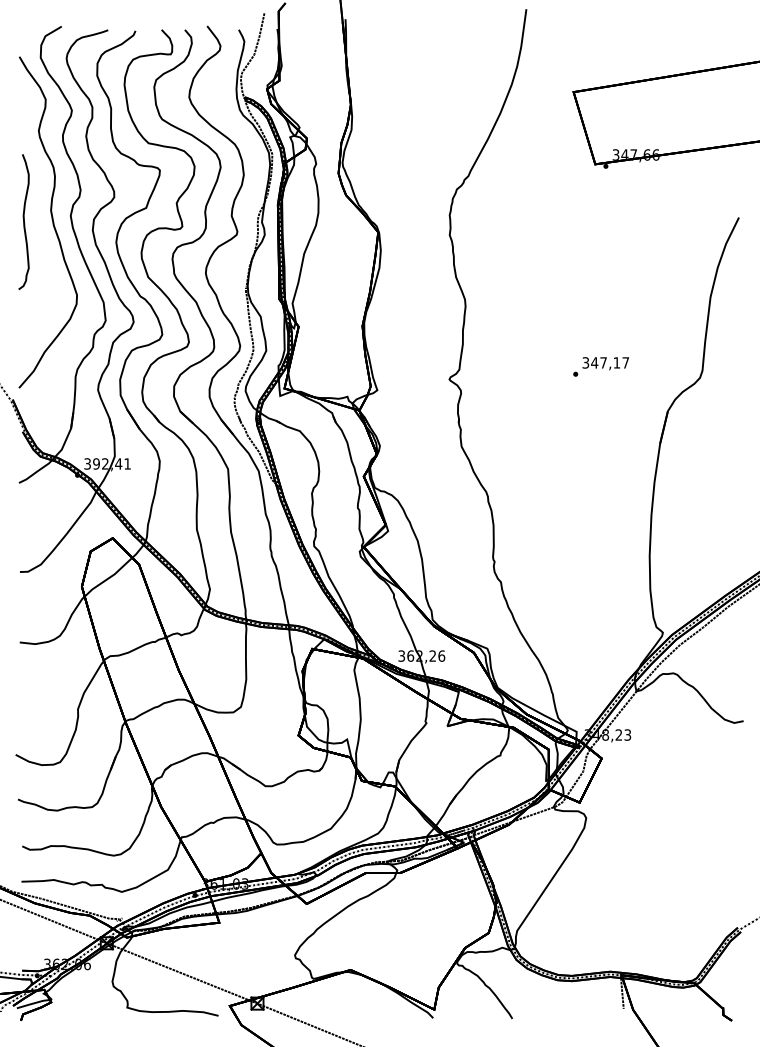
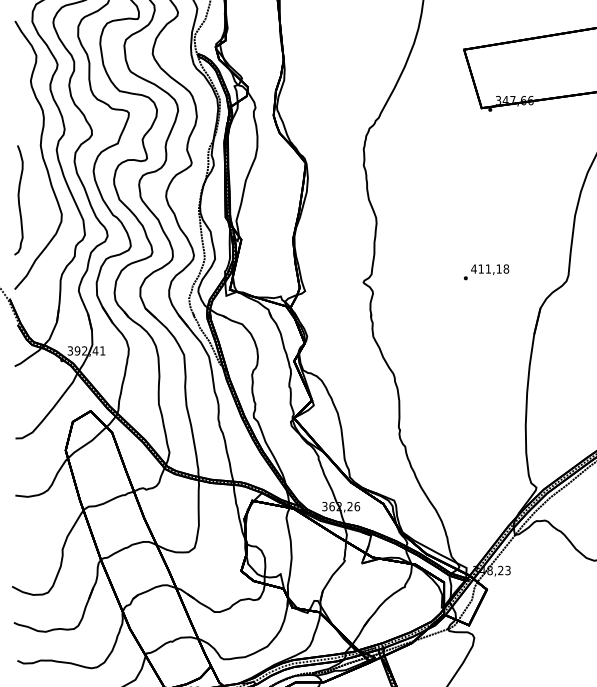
curve: (23, 221) -> (18, 199), moved
text: (605, 362) -> (489, 268), 347,17 -> 411,18

